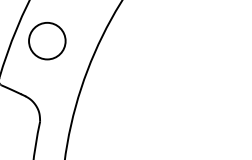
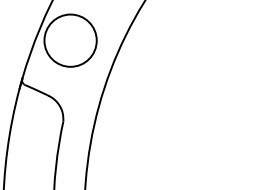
circle: (47, 40) -> (70, 40), size x1.43

